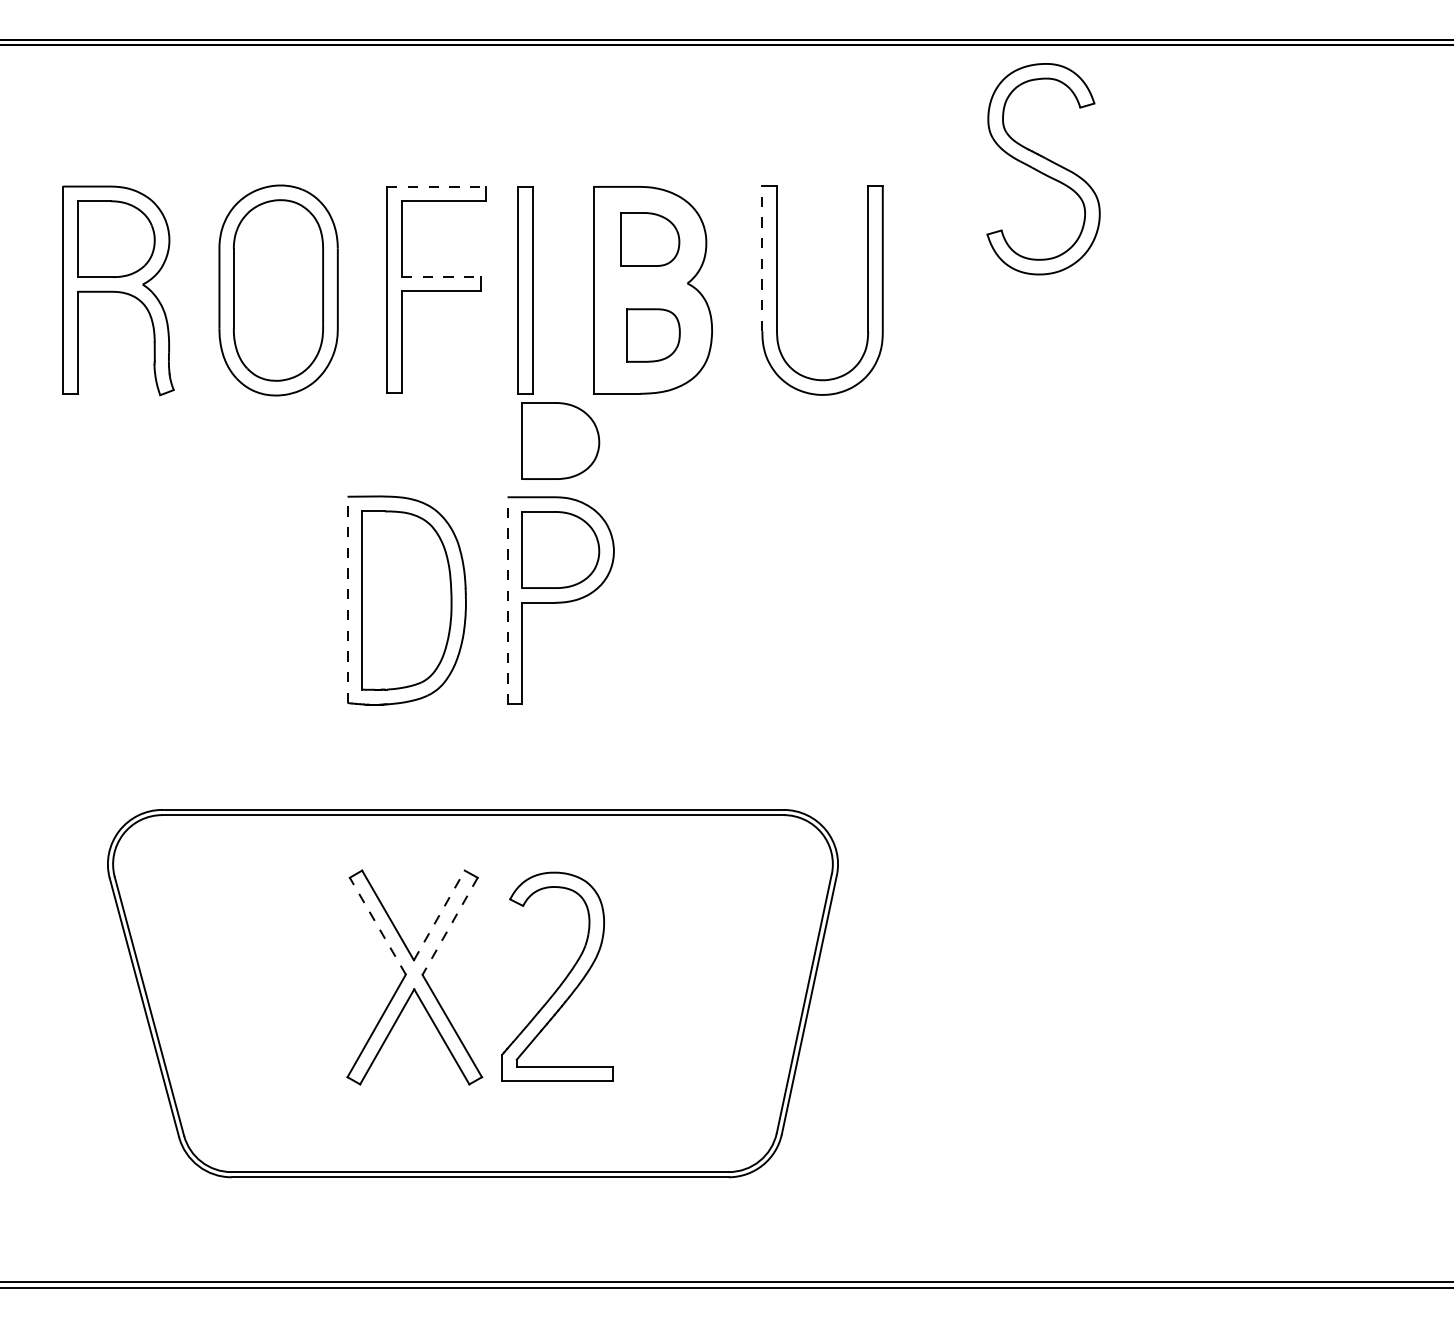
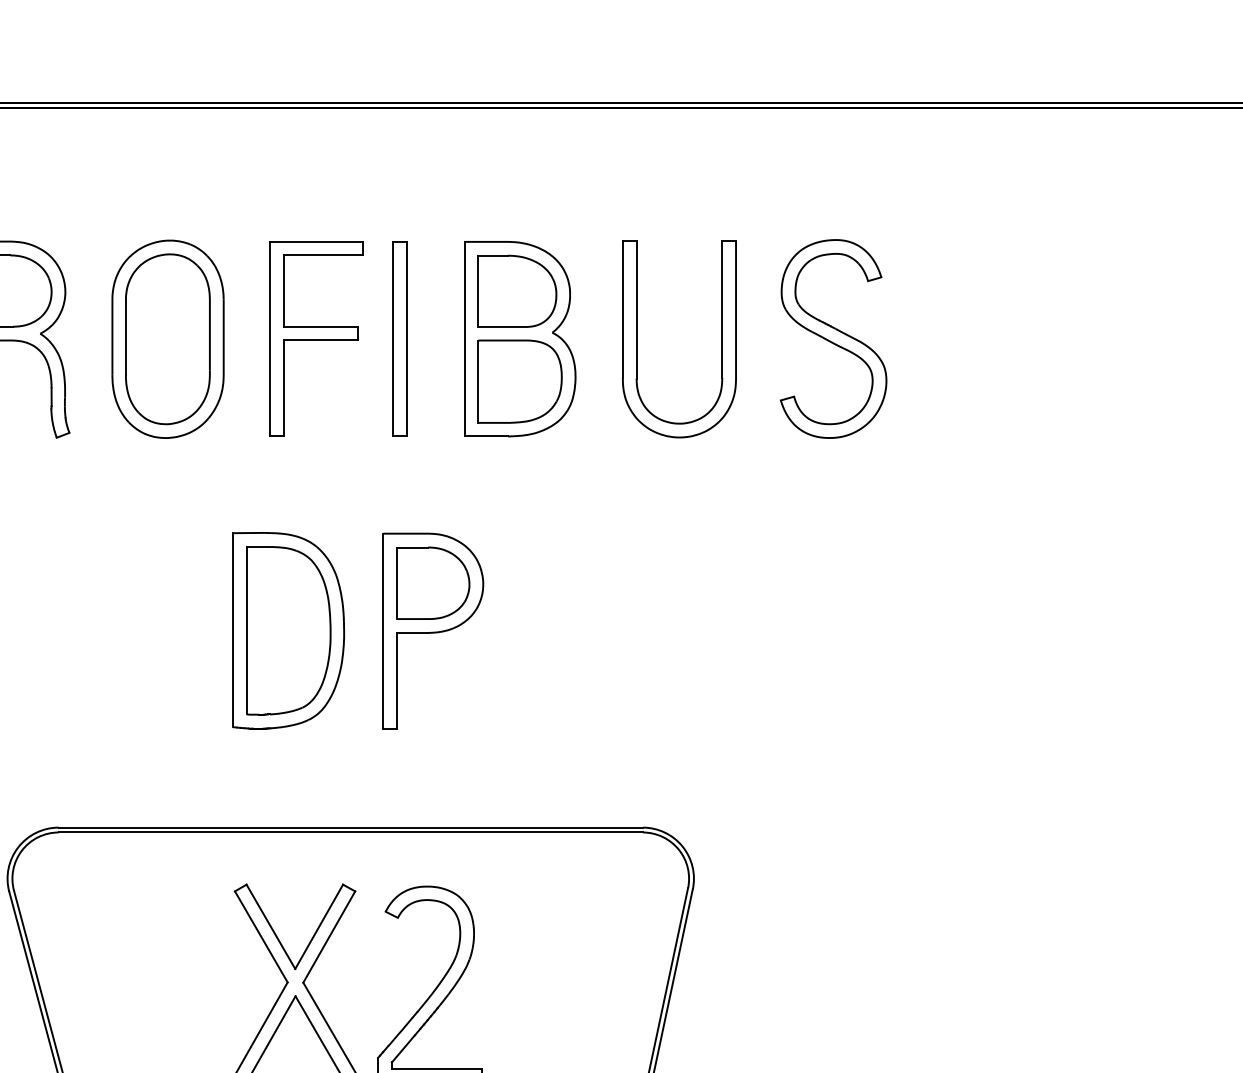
part: (1043, 169) -> (833, 339), moved
line: (436, 186) -> (316, 241), dashed -> solid
part: (650, 239) -> (517, 291), size x1.43
line: (762, 258) -> (622, 309), dashed -> solid
line: (441, 277) -> (321, 327), dashed -> solid
part: (653, 335) -> (520, 381), size x1.67
part: (560, 440) -> (433, 480), removed
line: (347, 599) -> (232, 629), dashed -> solid
line: (507, 600) -> (383, 630), dashed -> solid
line: (439, 915) -> (319, 926), dashed -> solid
line: (377, 926) -> (260, 937), dashed -> solid
line: (450, 926) -> (329, 937), dashed -> solid

